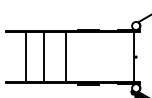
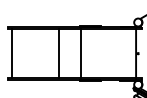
line: (25, 56) -> (11, 53), moved
line: (43, 56) -> (58, 53), moved
line: (65, 56) -> (80, 53), moved

